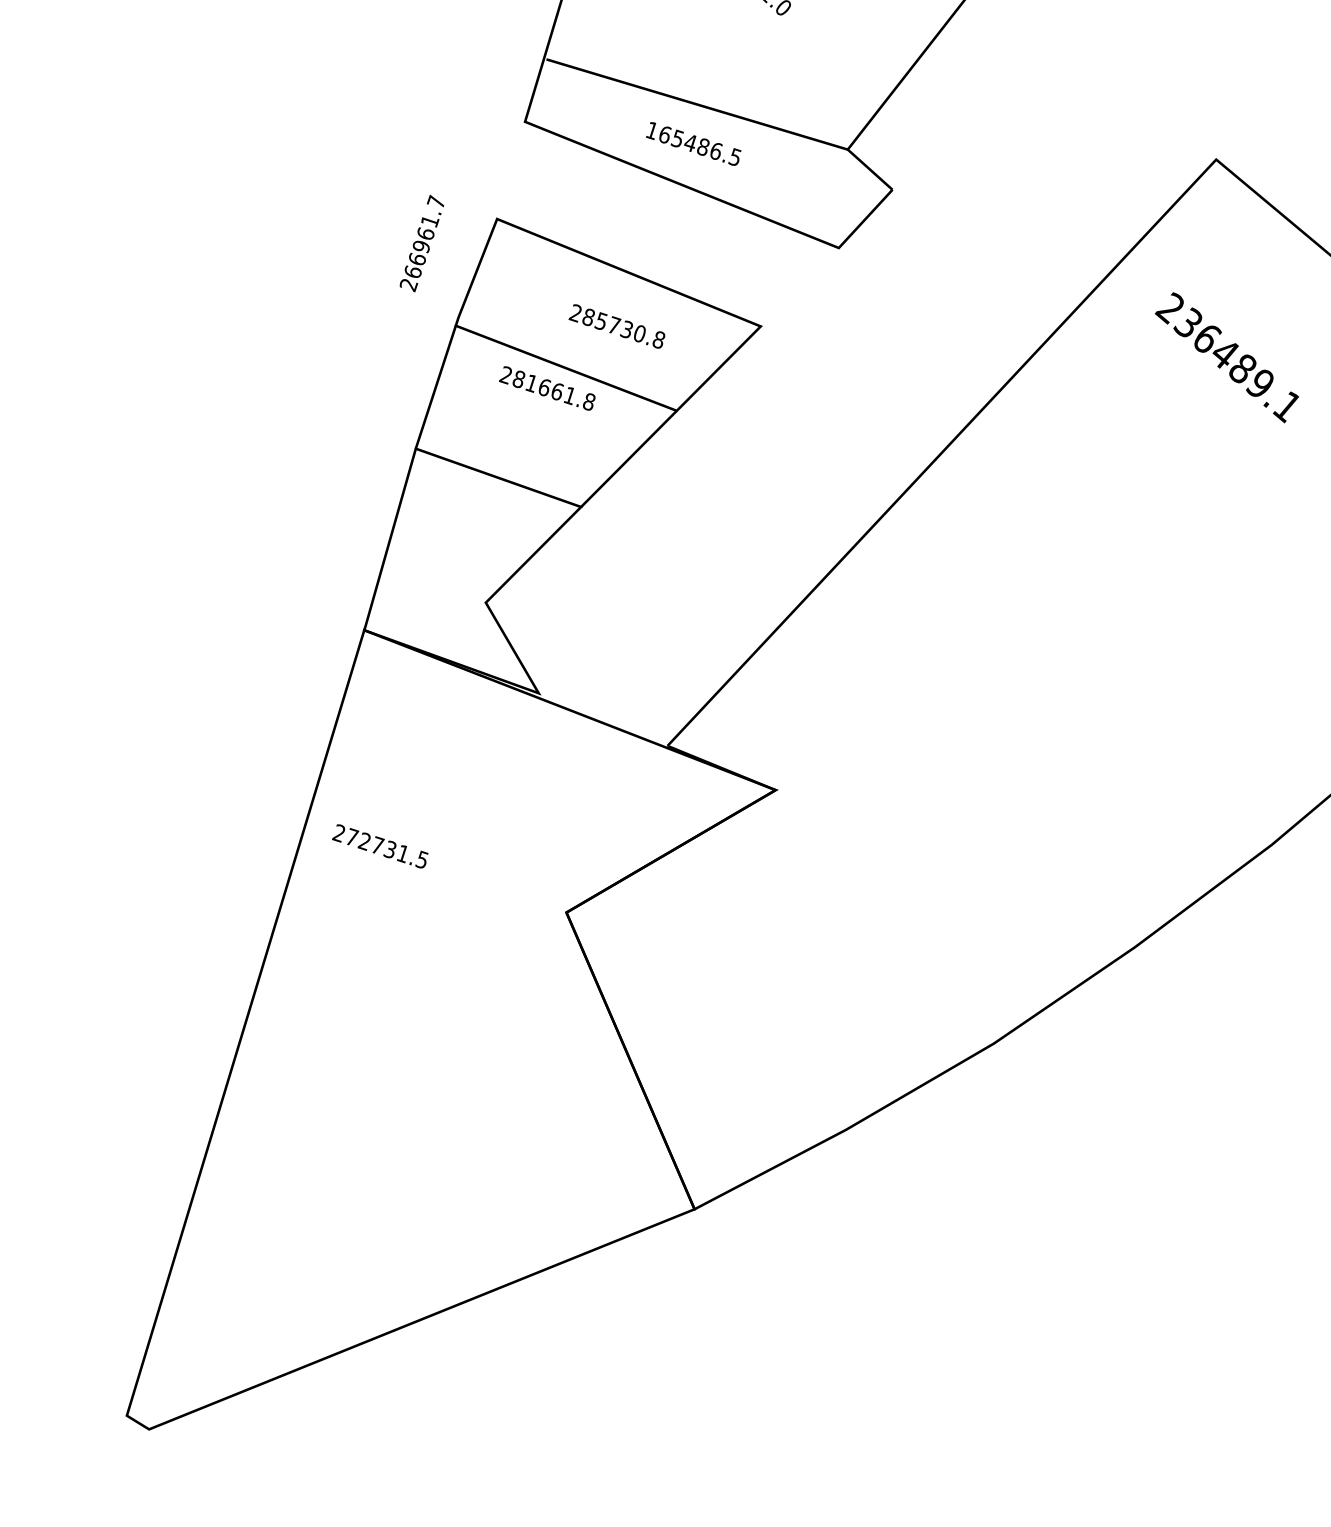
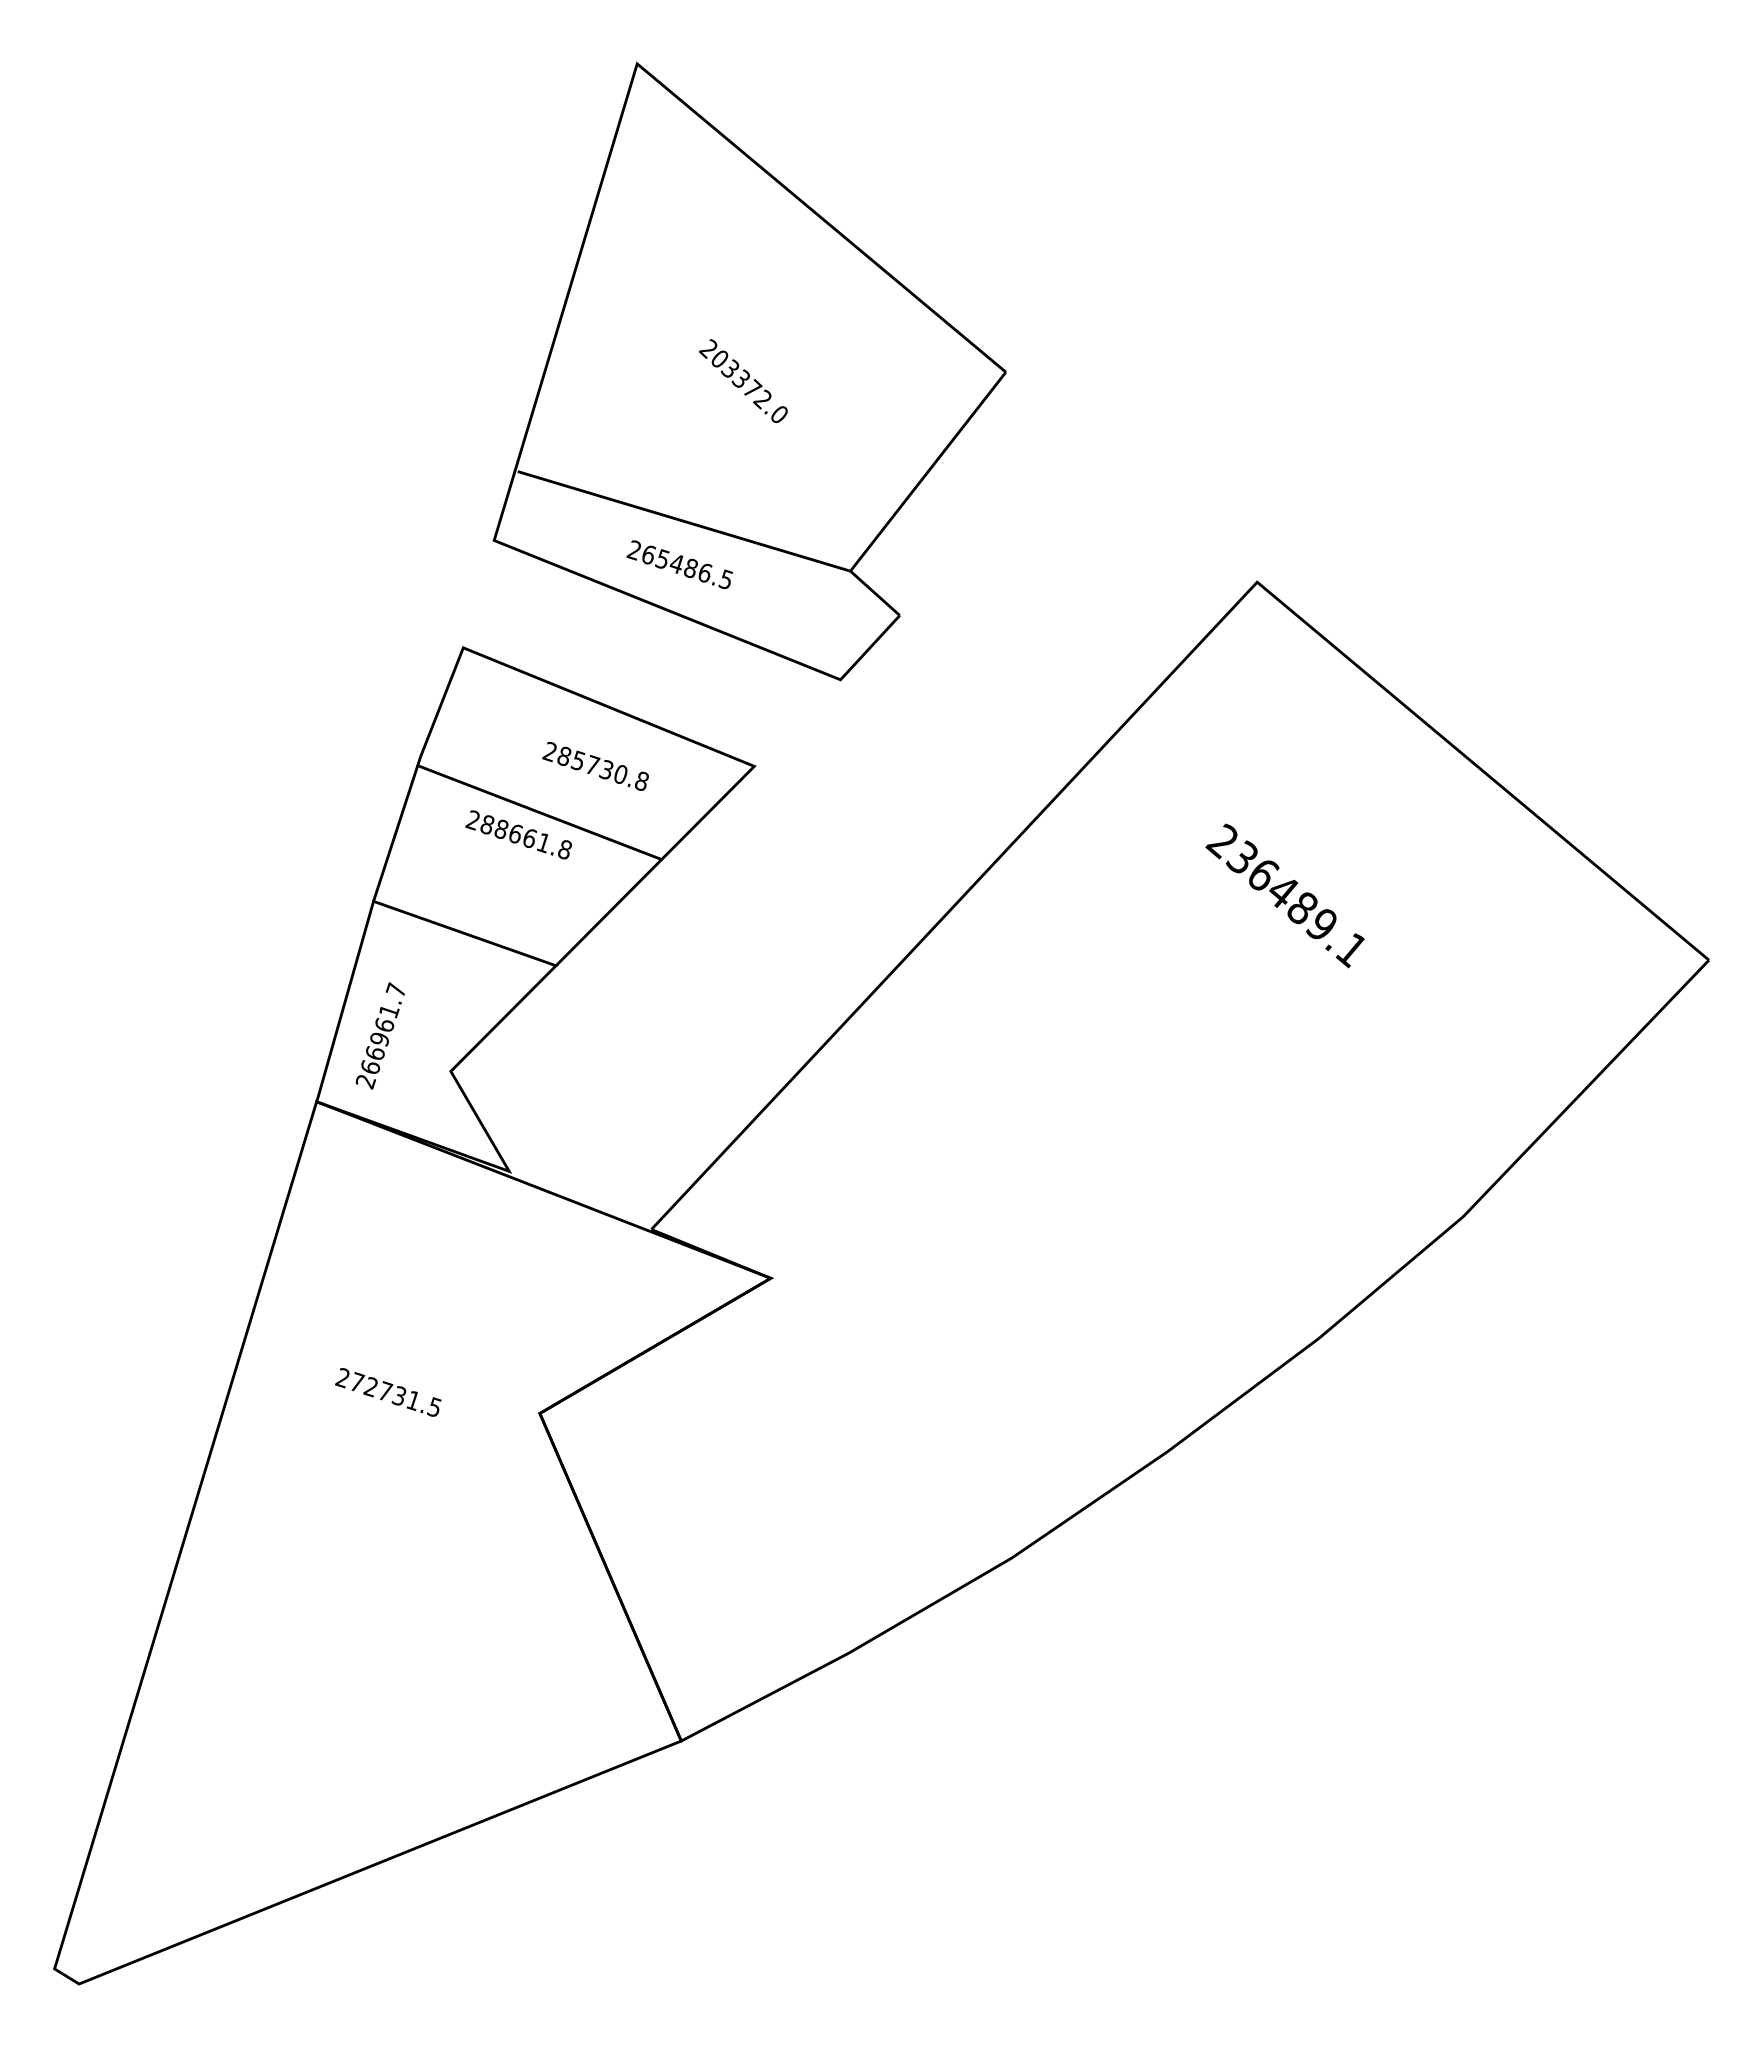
text: (651, 130) -> (633, 550), 165486.5 -> 265486.5
text: (421, 243) -> (379, 1035), moved
text: (1226, 357) -> (1284, 895), moved
text: (531, 383) -> (501, 829), 281661.8 -> 288661.8
text: (380, 846) -> (388, 1392), moved

